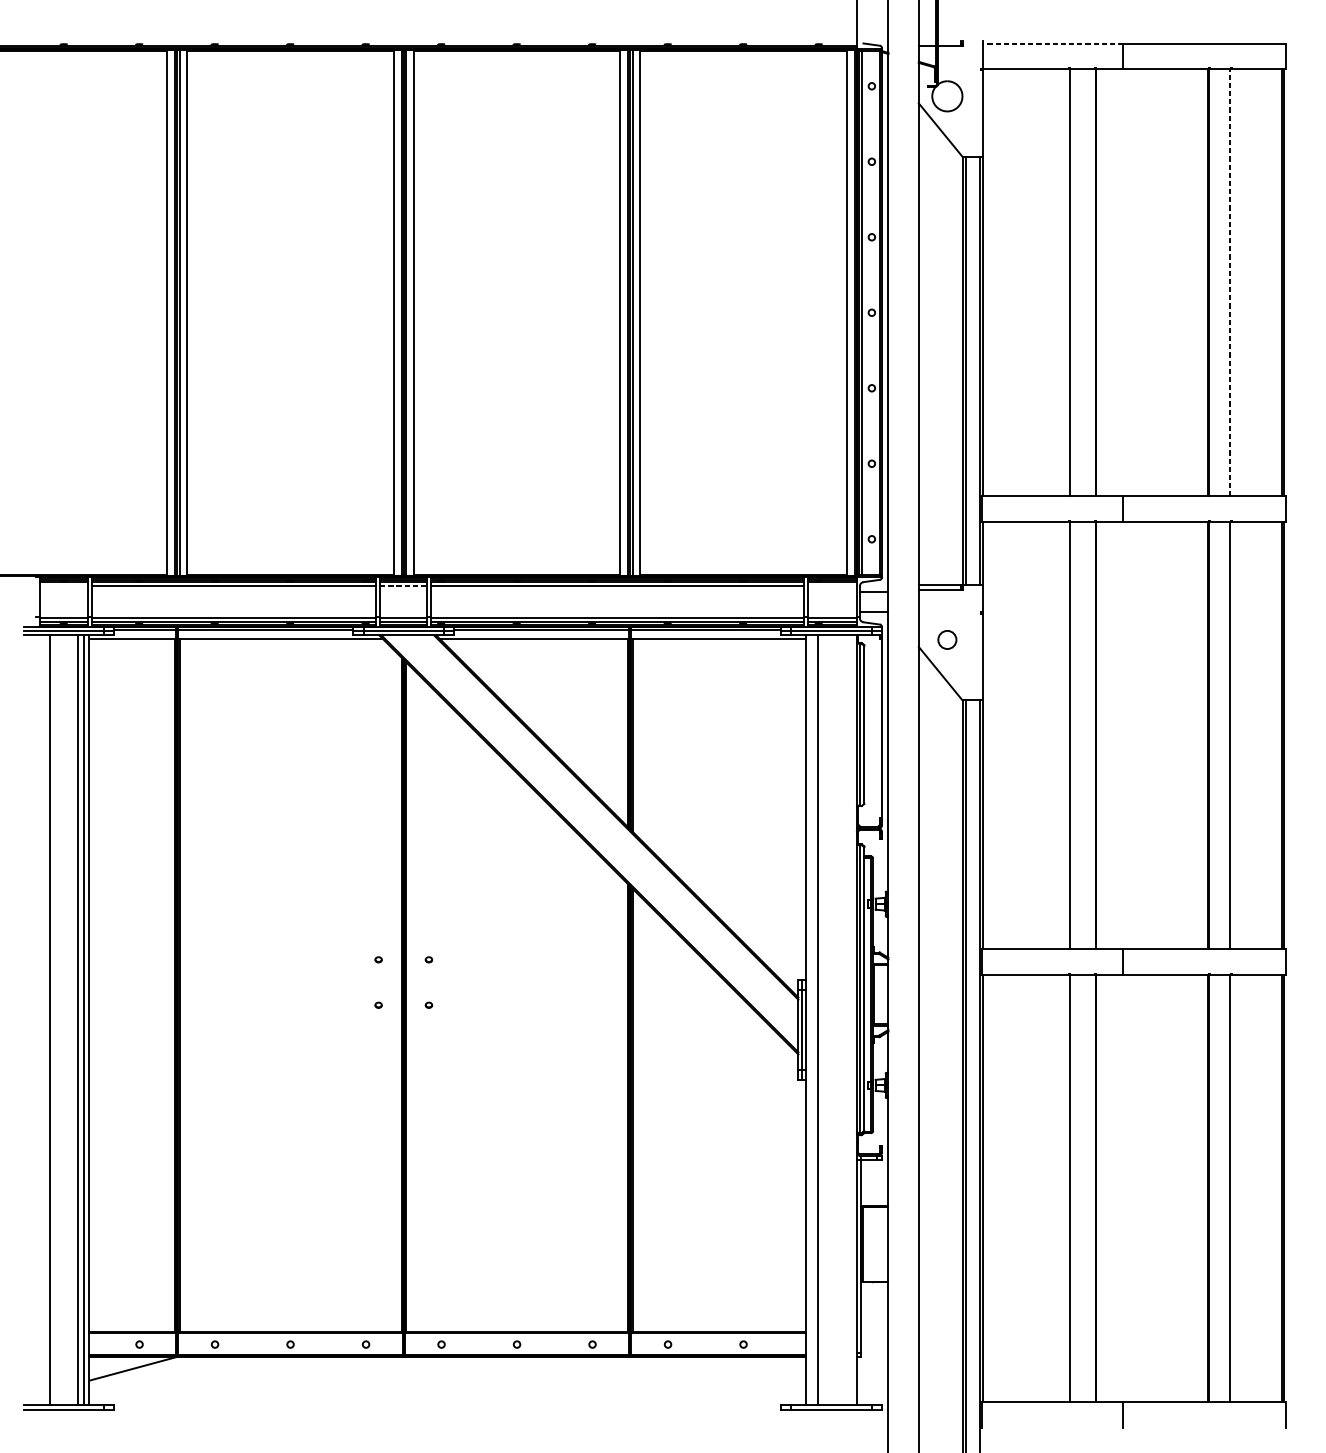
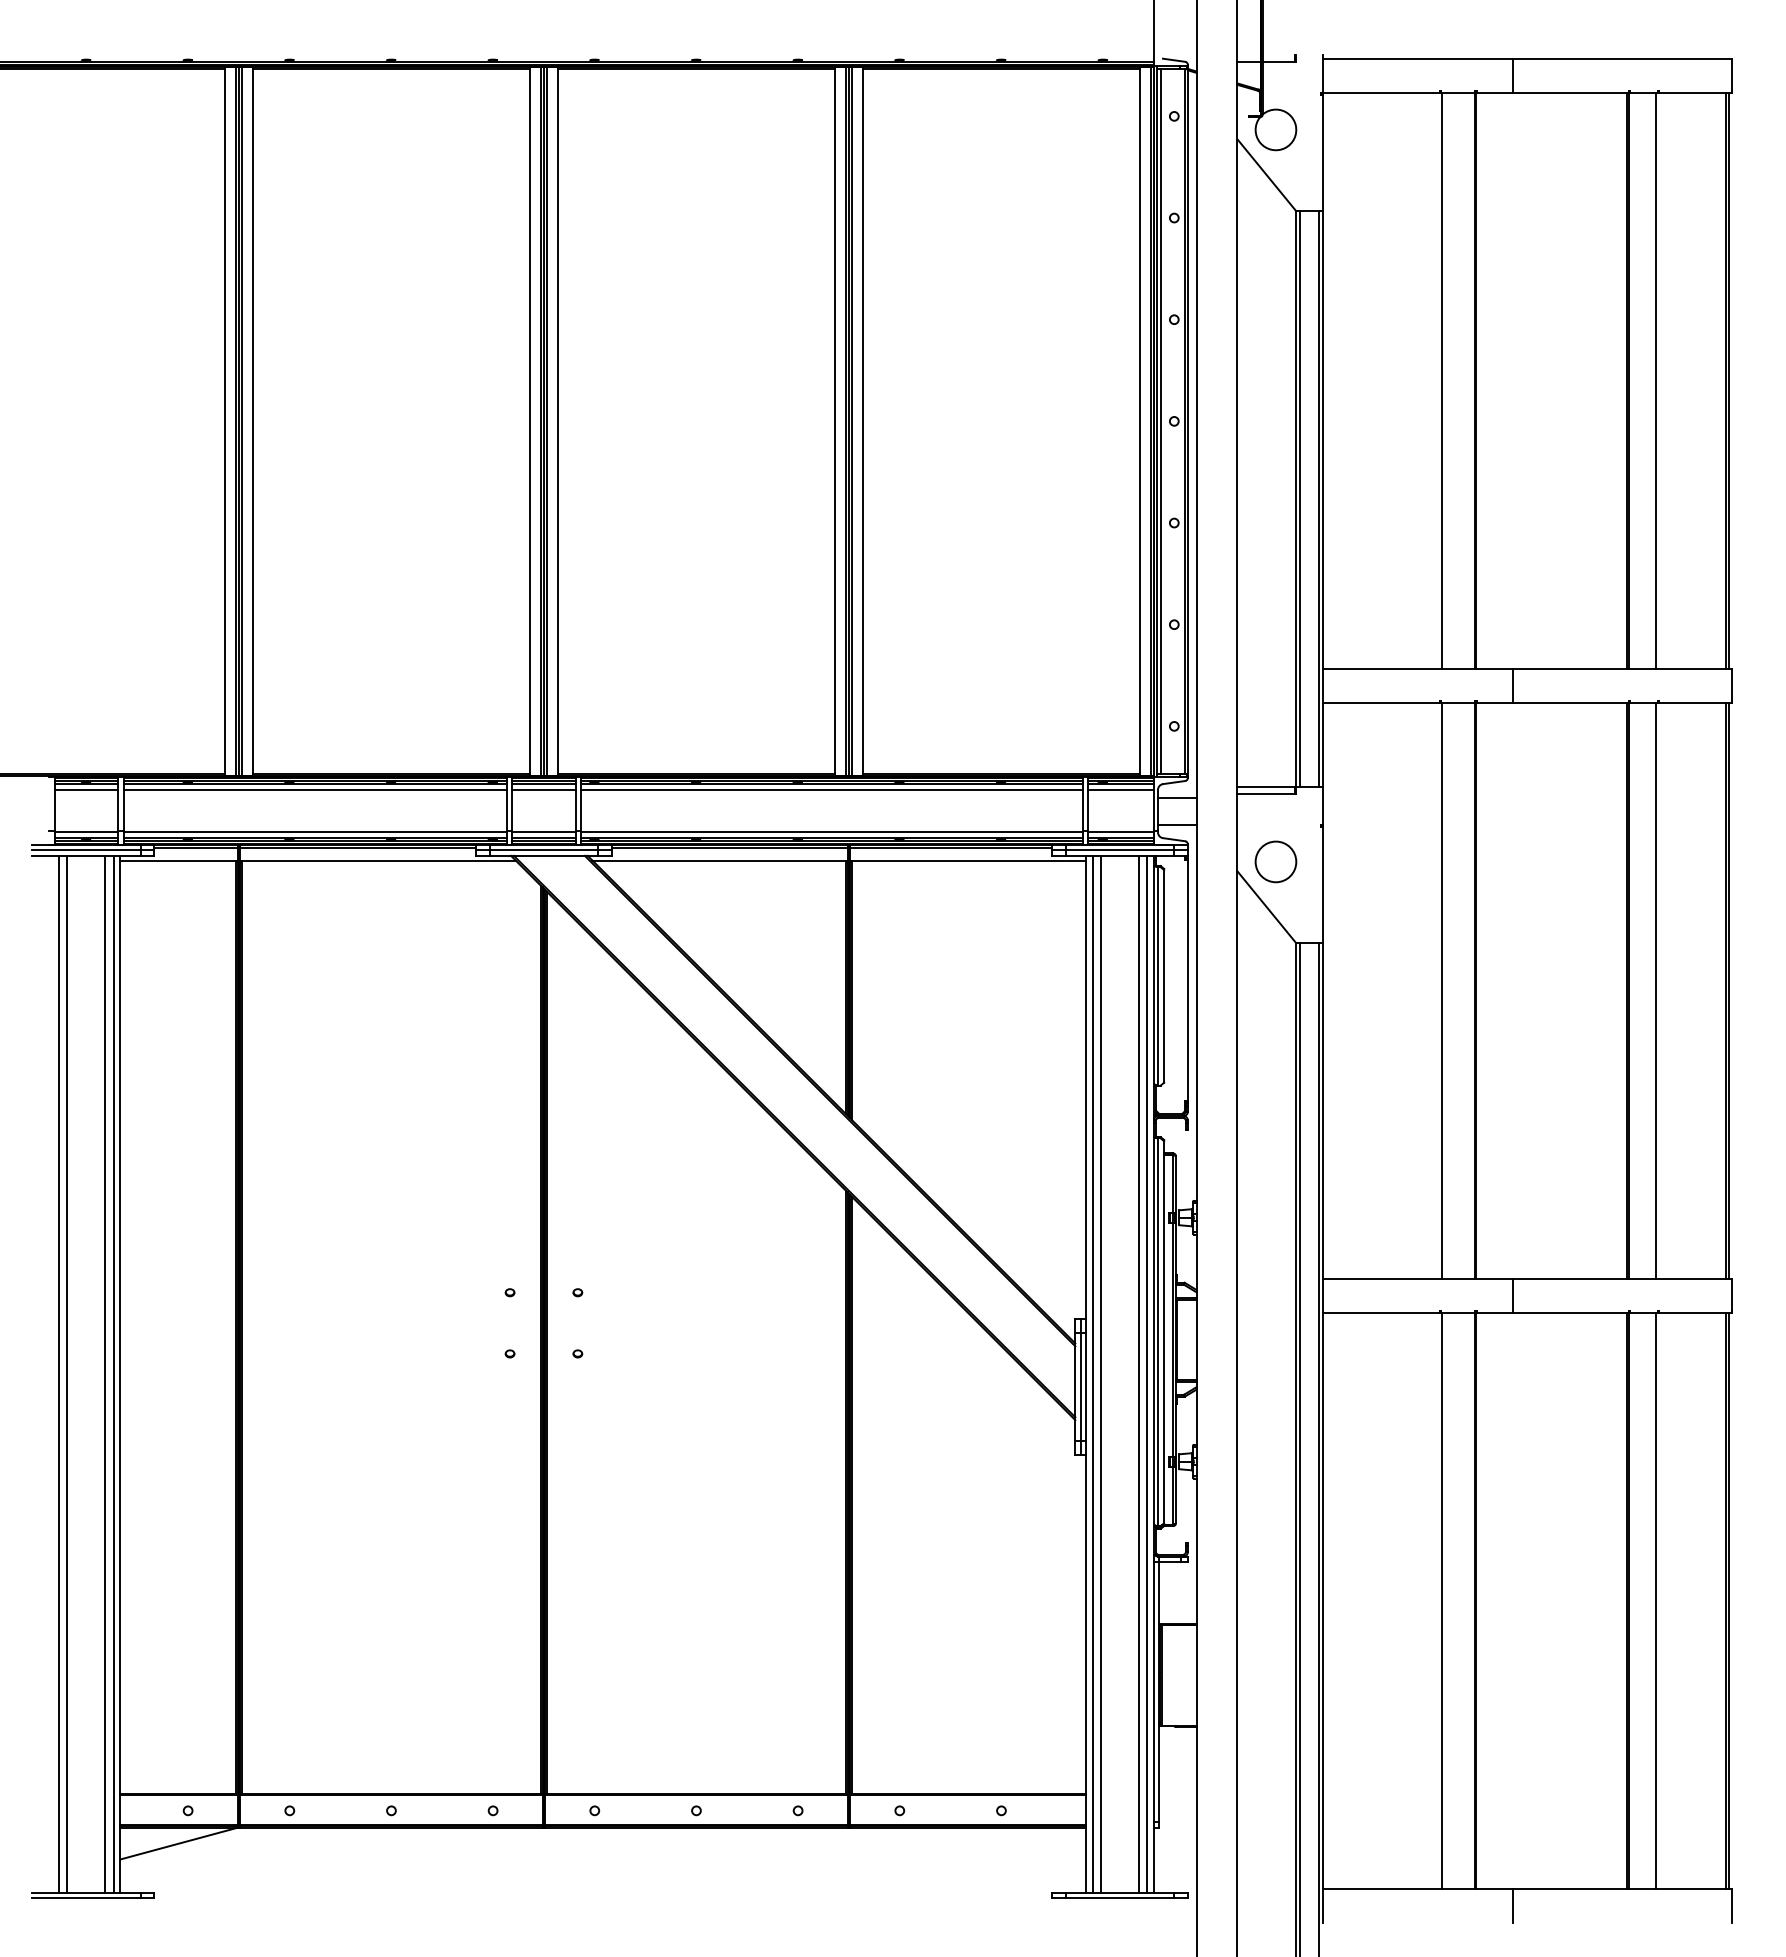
line: (1053, 43) -> (1418, 58), dashed -> solid
line: (1229, 282) -> (1656, 380), dashed -> solid
line: (64, 586) -> (86, 789), added
line: (403, 586) -> (543, 789), dashed -> solid
line: (831, 586) -> (1120, 789), added
circle: (947, 639) -> (1275, 861), size x1.67
line: (44, 1019) -> (59, 1373), added
line: (811, 1019) -> (1092, 1373), added
line: (846, 1019) -> (1139, 1373), added
line: (851, 1019) -> (1147, 1373), added

